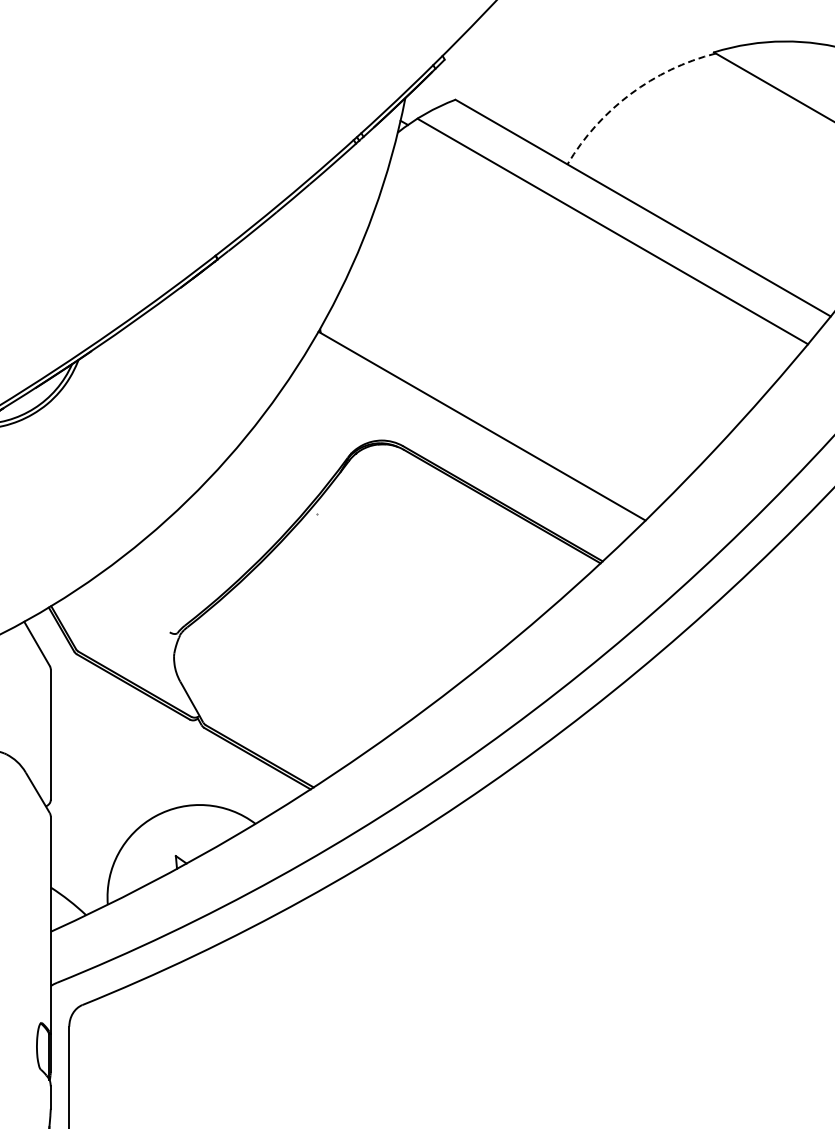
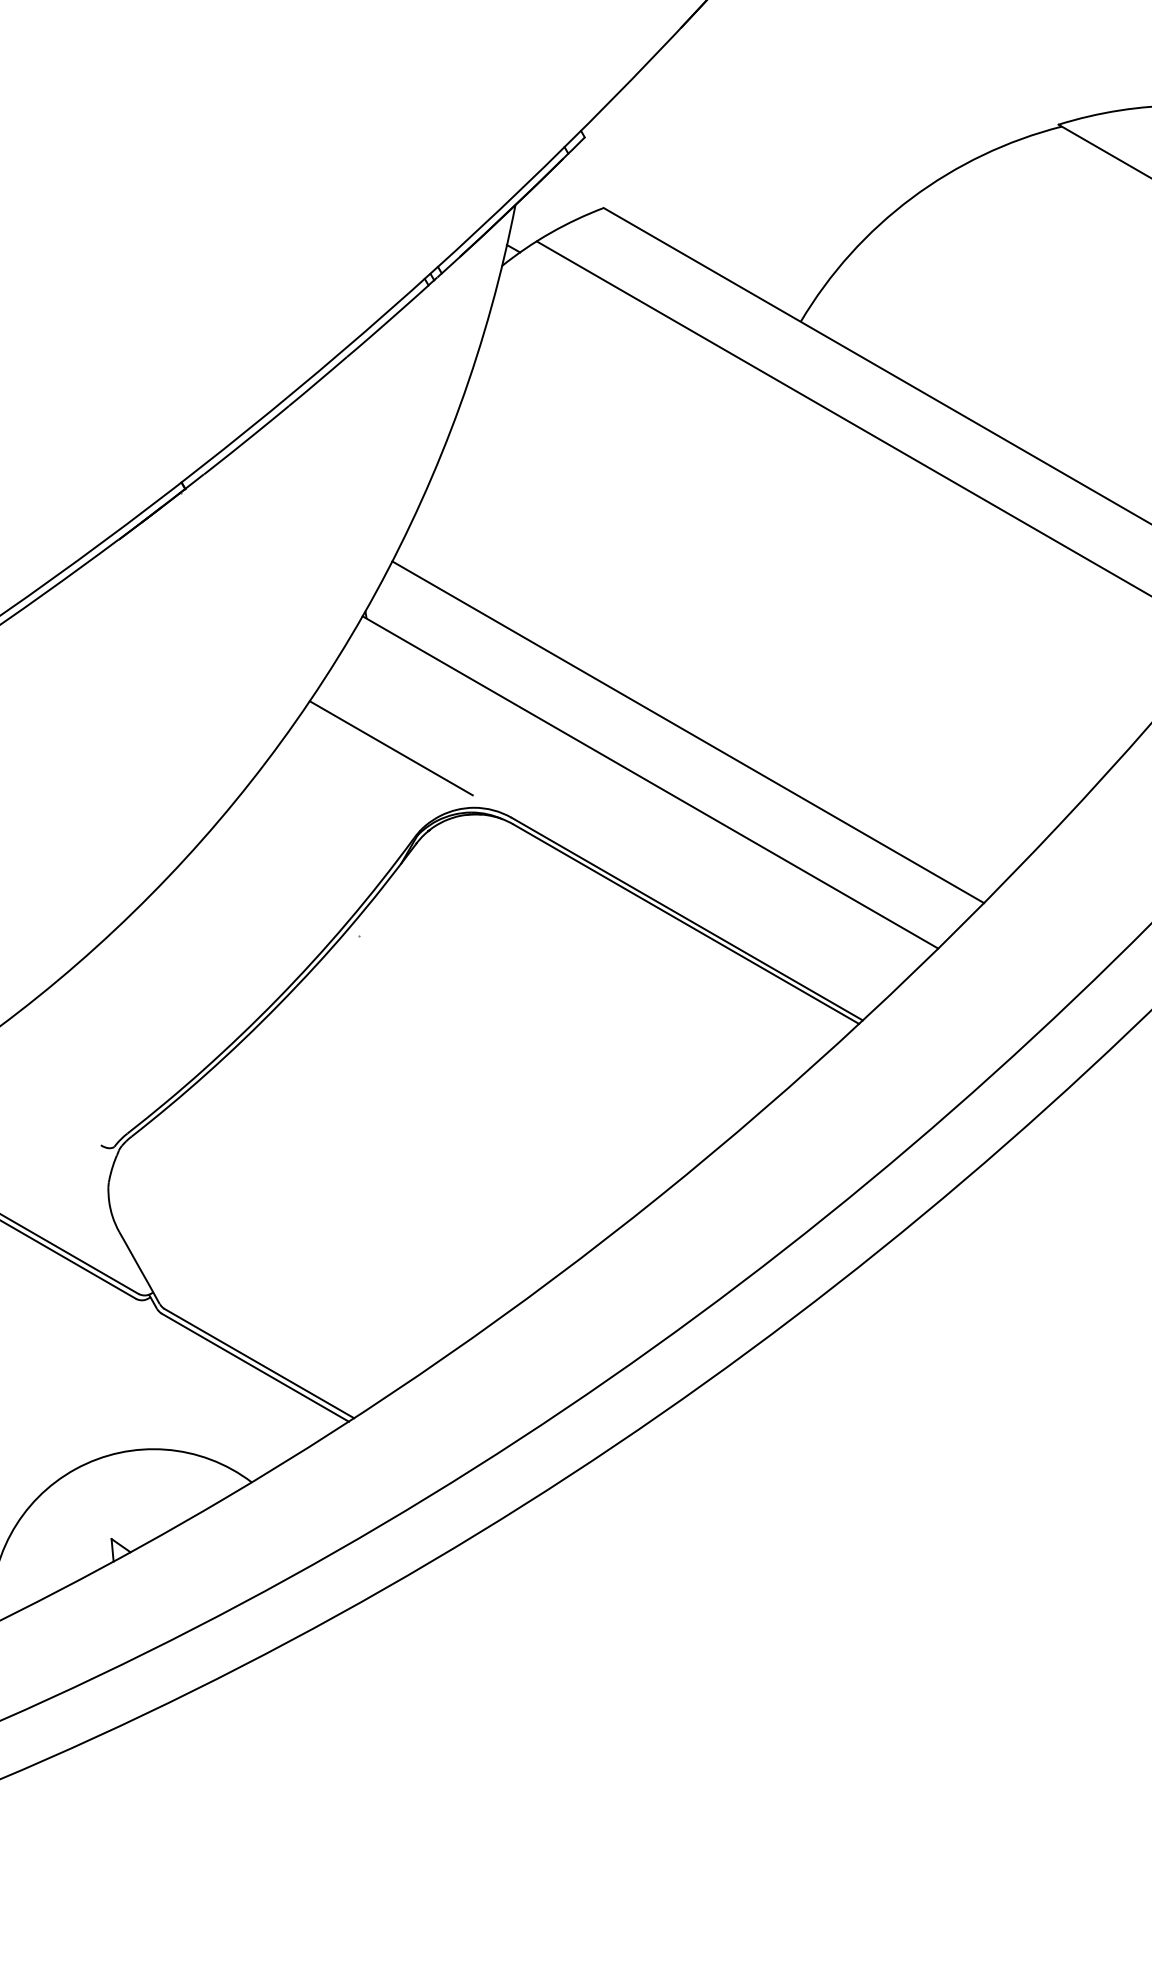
arc: (630, 94) -> (911, 198), dashed -> solid
line: (503, 397) -> (688, 732), added
line: (334, 406) -> (390, 747), added

